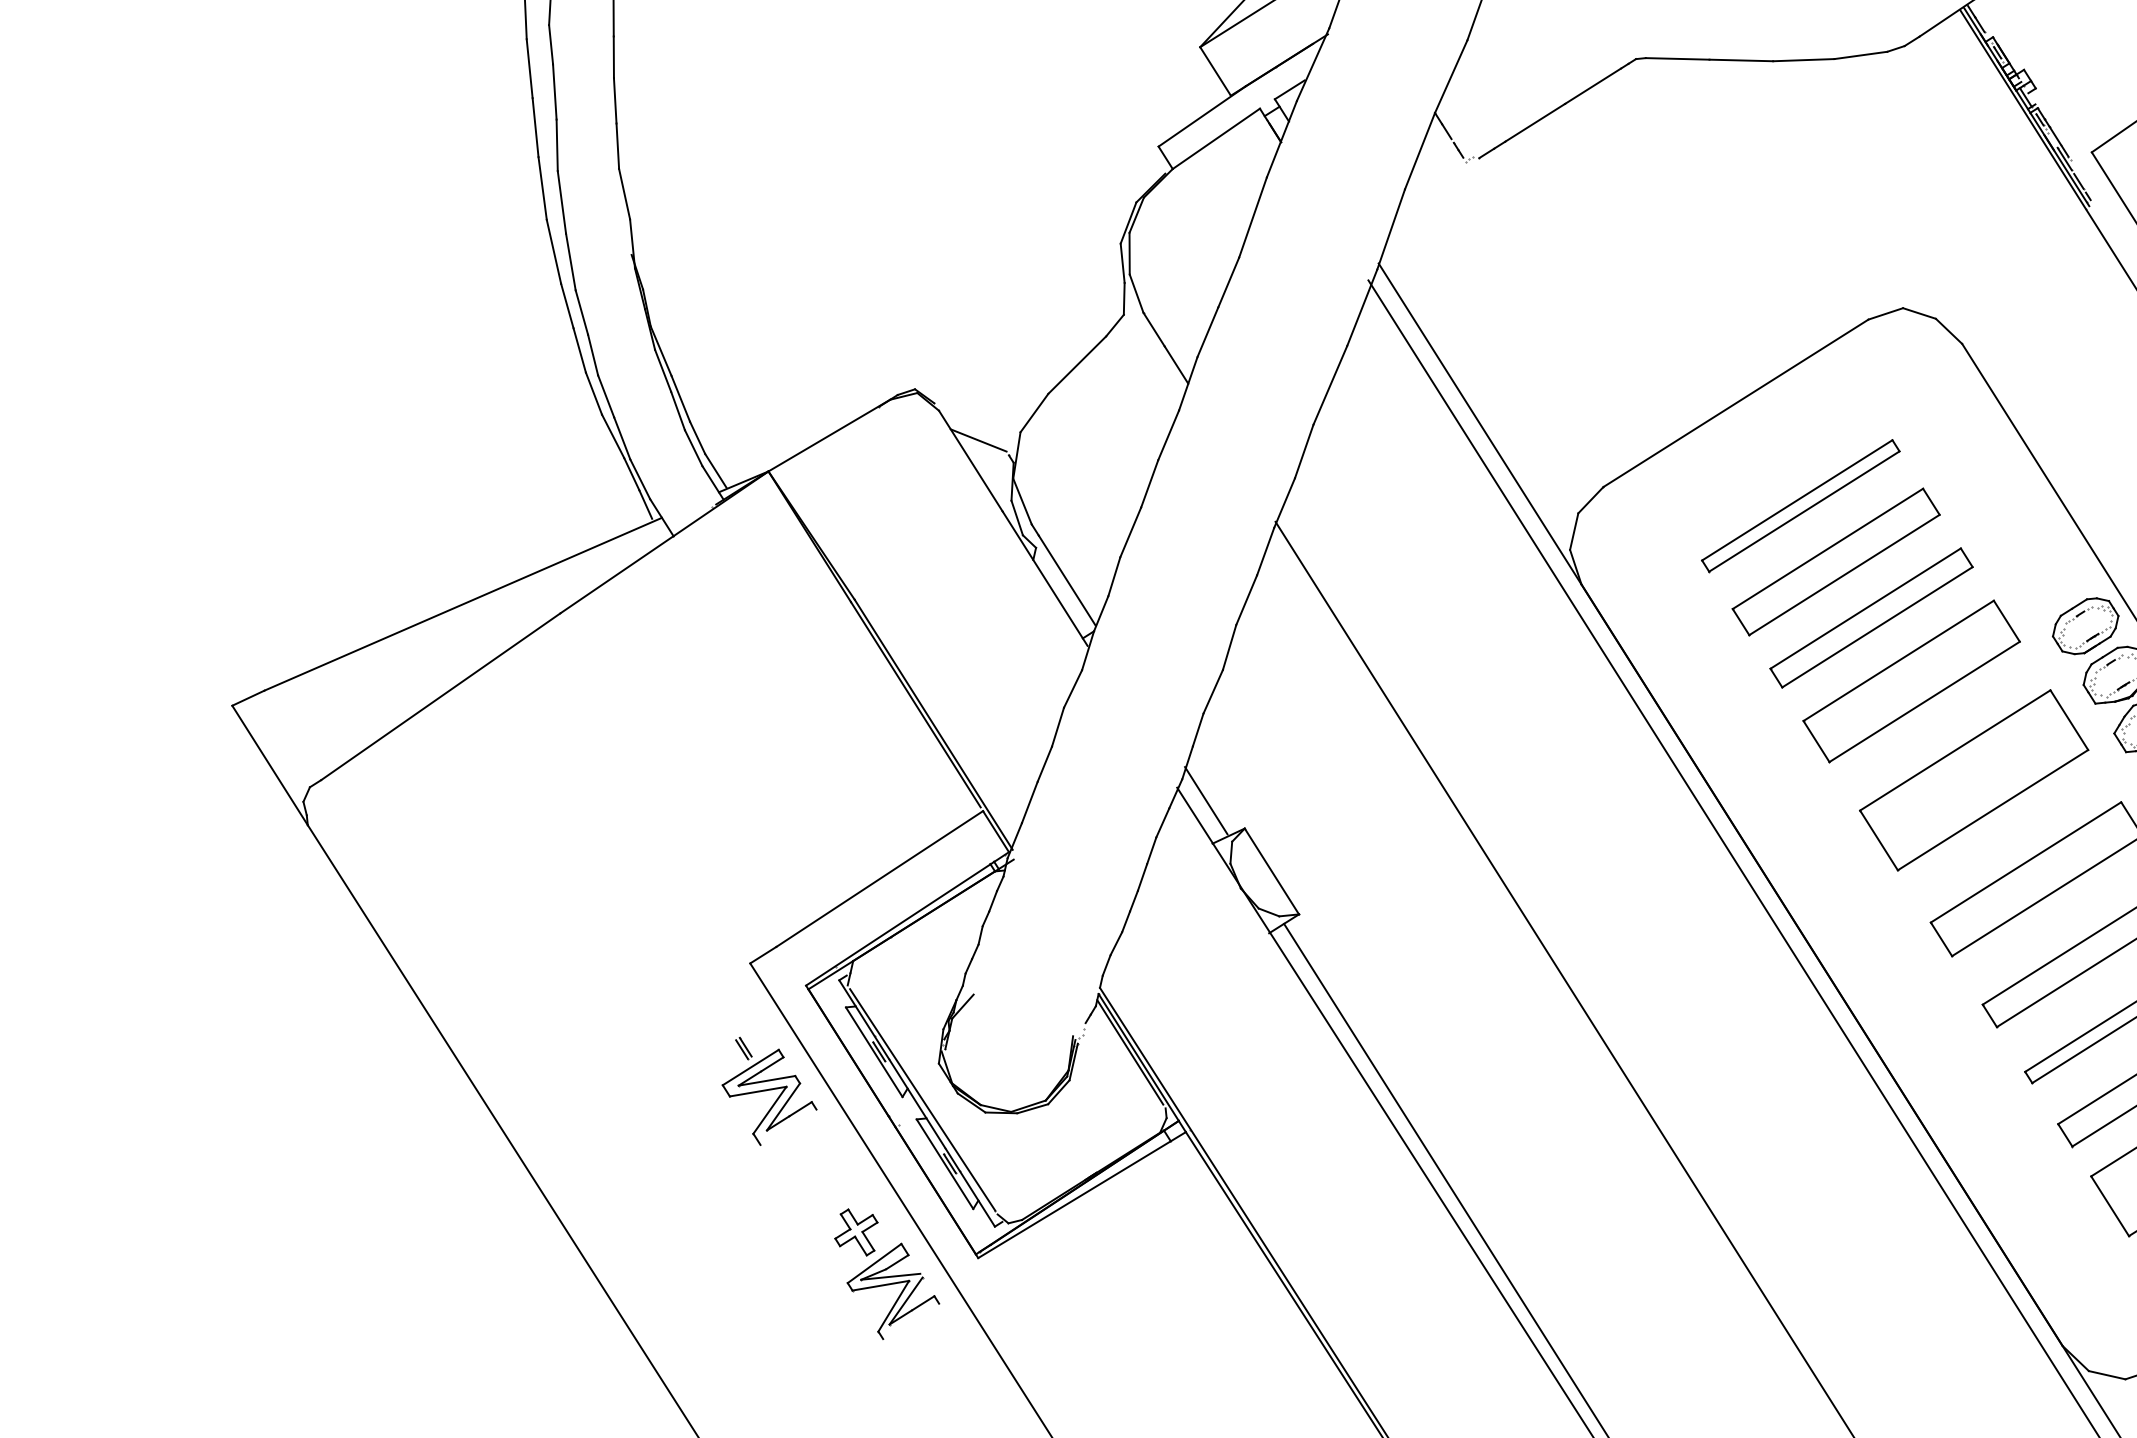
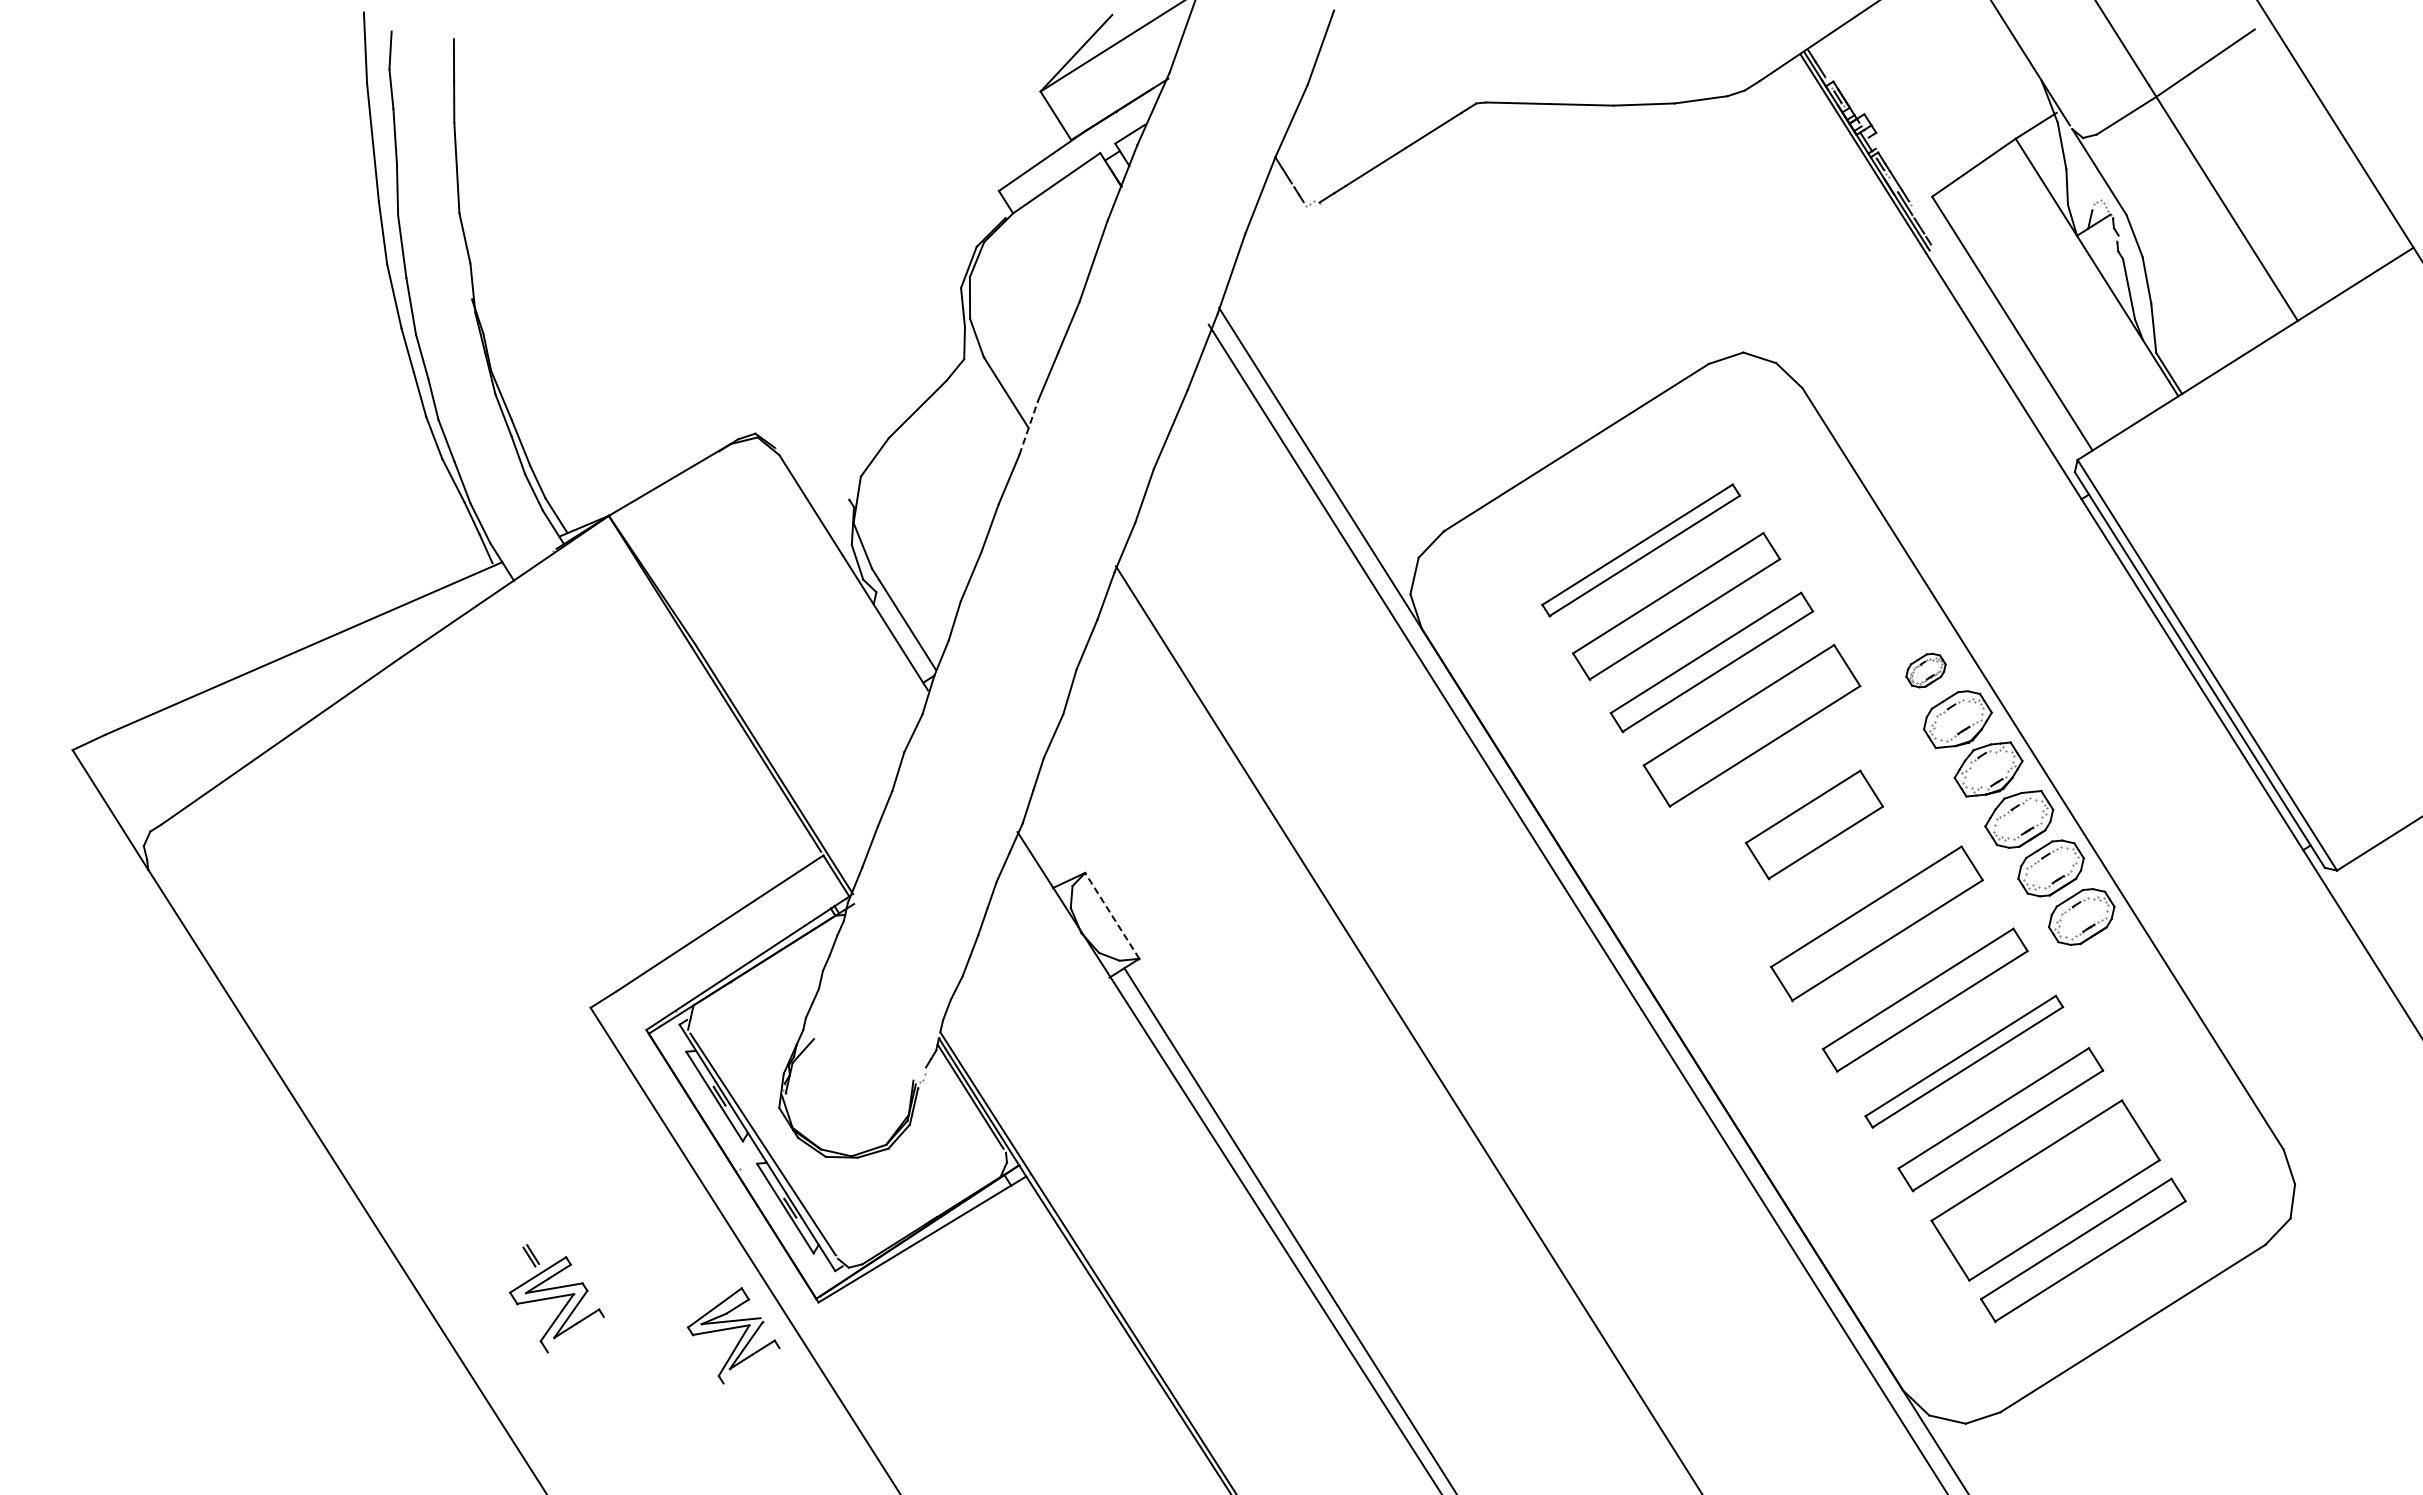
line: (1188, 383) -> (1028, 427), solid -> dashed
line: (978, 440) -> (818, 484), removed
part: (2085, 626) -> (1925, 670), size x0.6
part: (1974, 780) -> (1814, 824), size x0.6
line: (1206, 800) -> (1046, 844), removed
line: (1272, 871) -> (1112, 915), solid -> dashed
part: (769, 1091) -> (556, 1298), moved
part: (856, 1232) -> (696, 1276), removed

